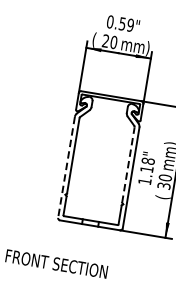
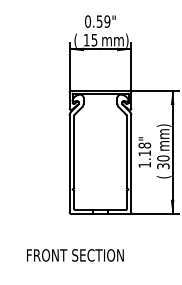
text: (109, 41) -> (90, 39), 20 -> 15
line: (128, 164) -> (126, 151), dashed -> solid
line: (66, 168) -> (69, 164), dashed -> solid

